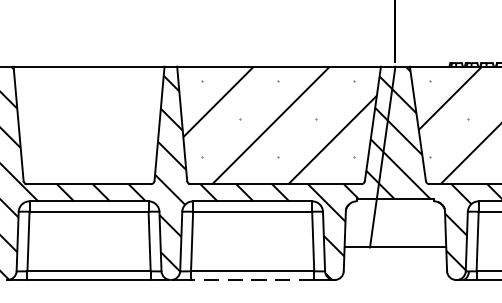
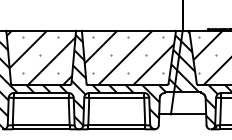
hatch: (87, 124) -> (40, 57), added
line: (252, 280) -> (116, 129), dashed -> solid

